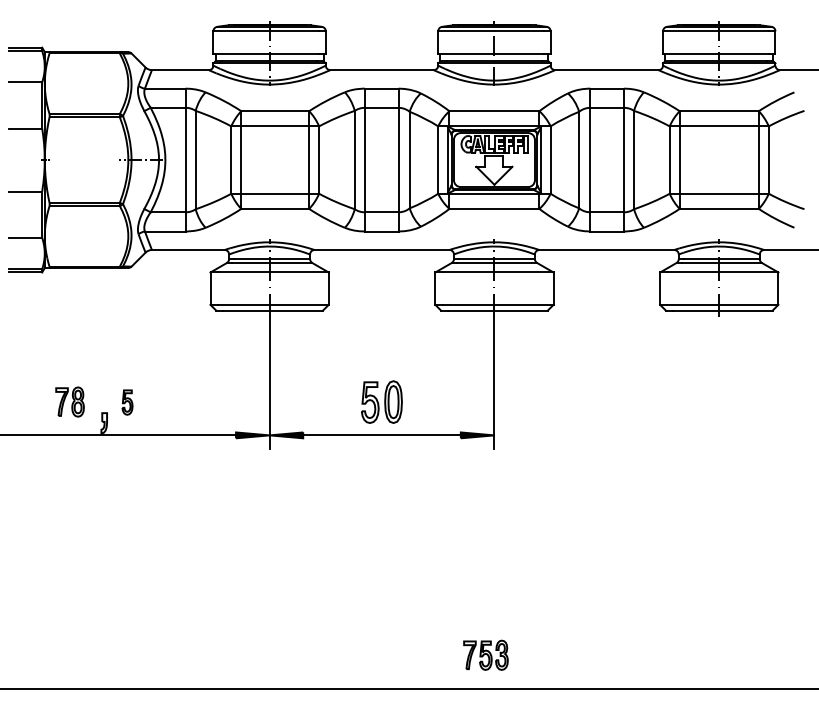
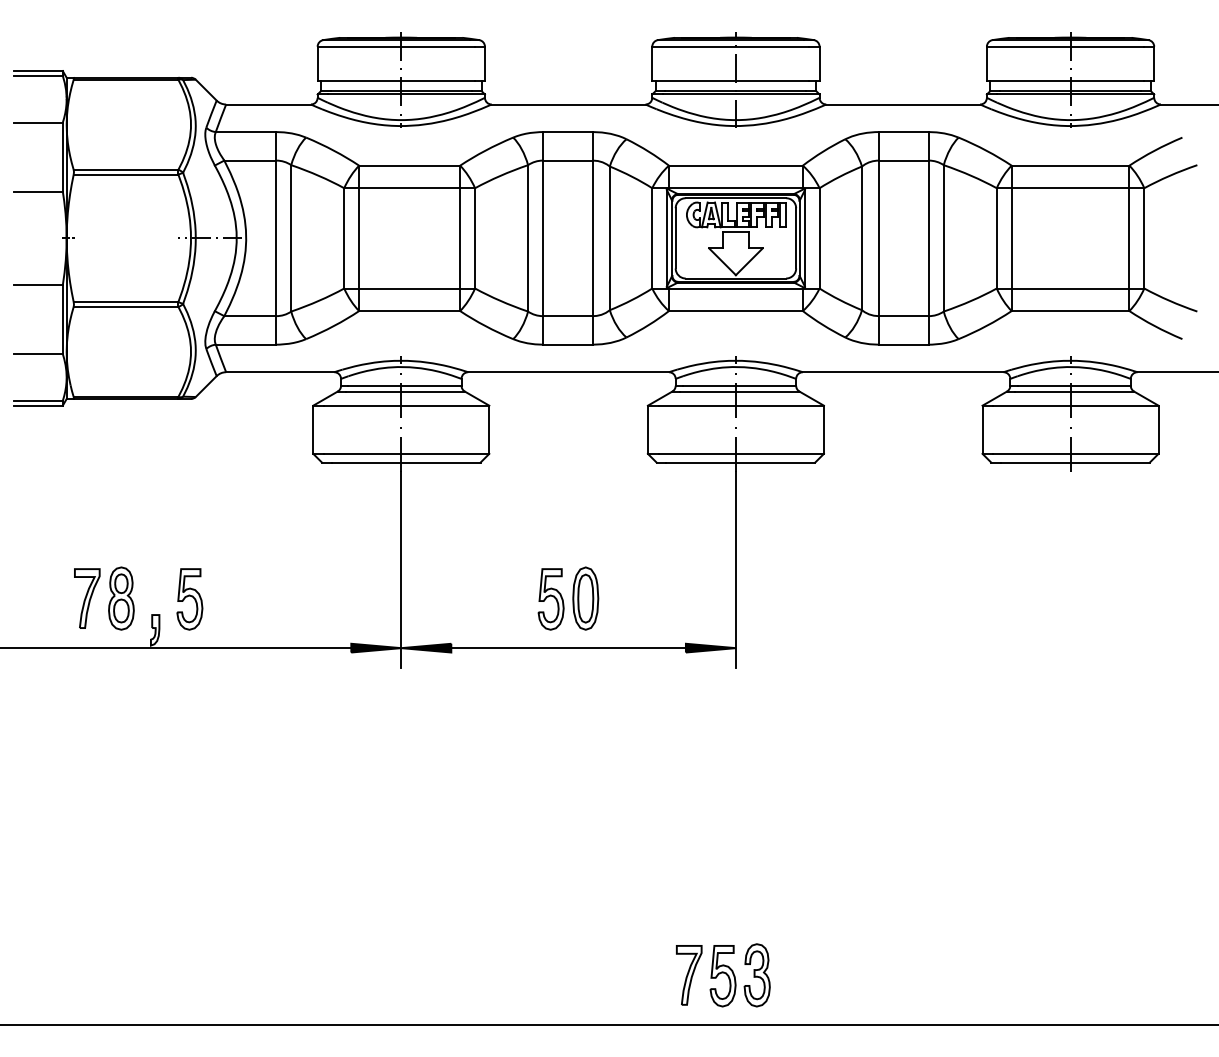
part: (69, 401) -> (103, 597), size x1.43
part: (127, 402) -> (189, 599), size x1.67
part: (485, 655) -> (722, 975), size x1.43

